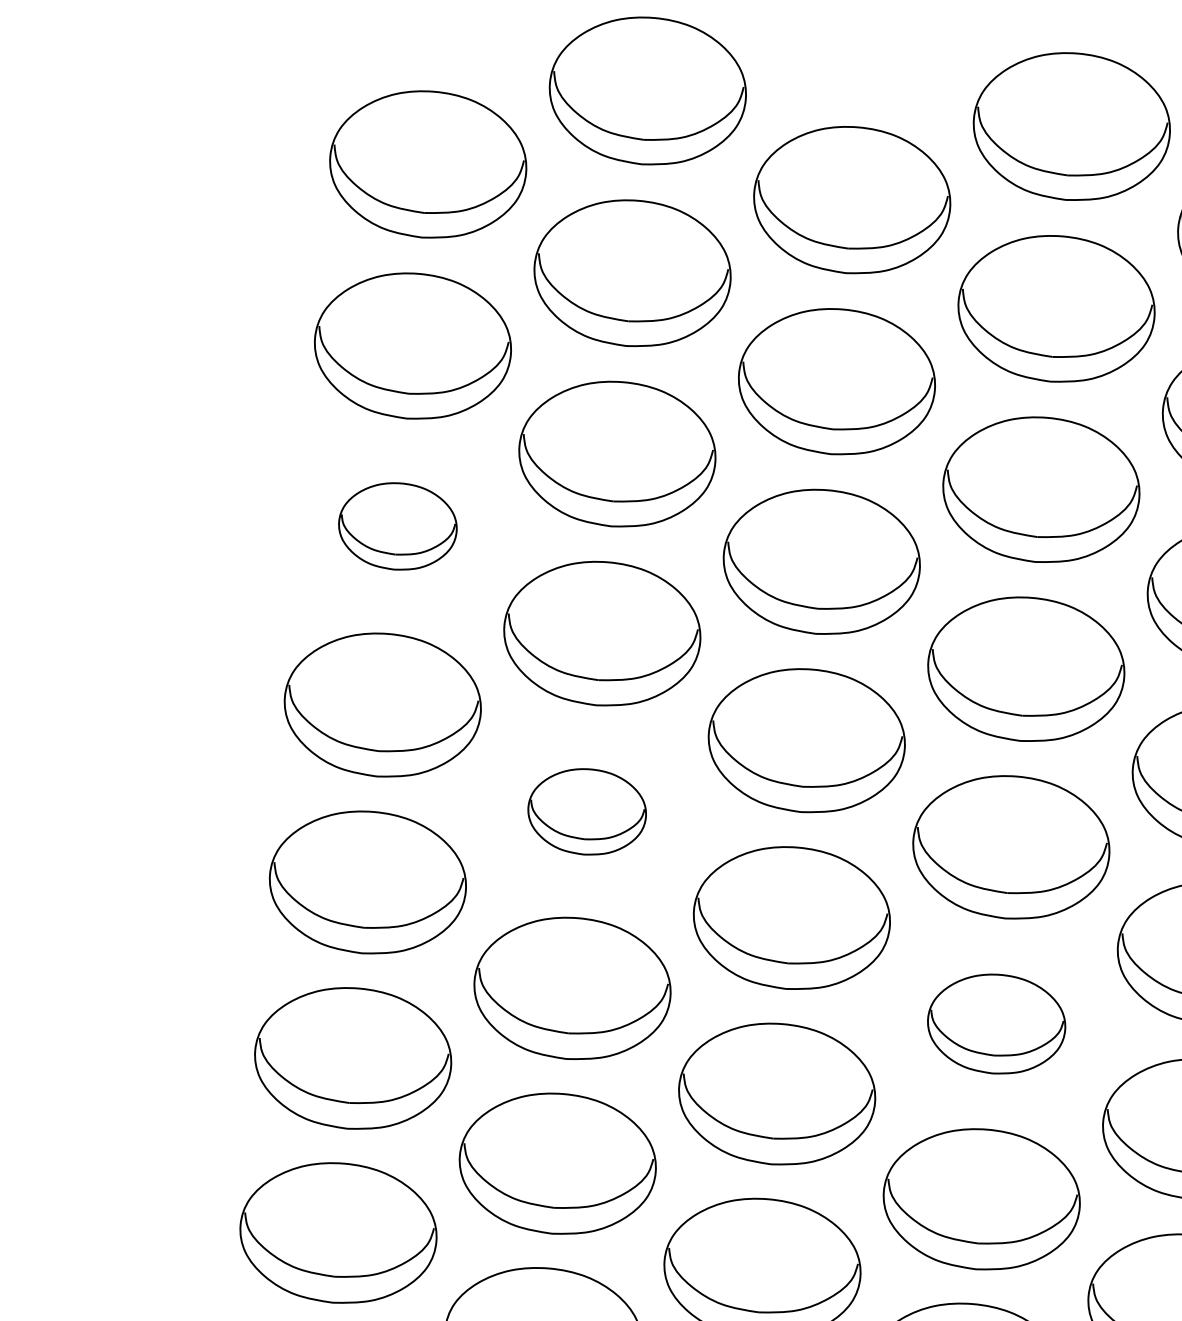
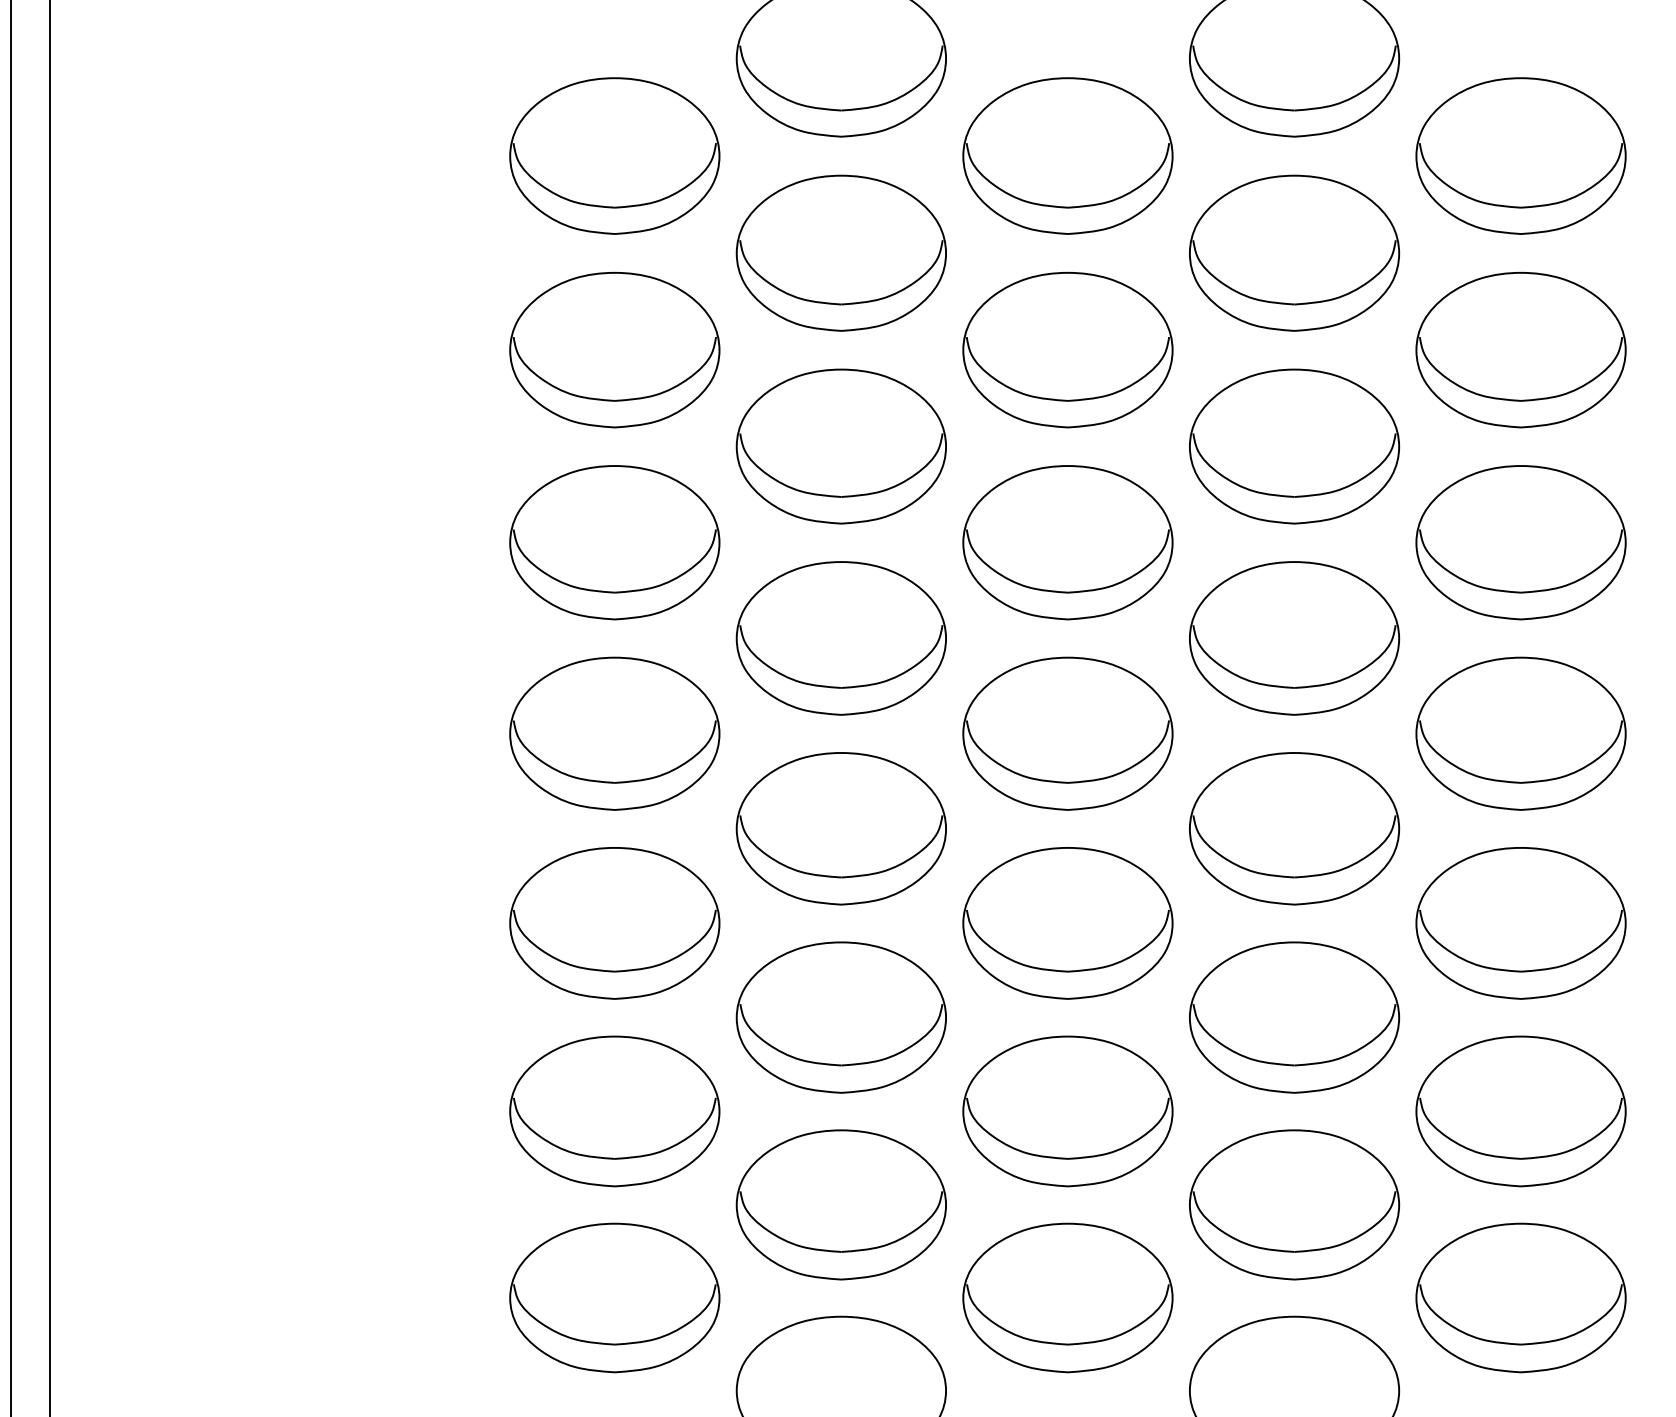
part: (397, 526) -> (614, 542), size x1.67
part: (586, 811) -> (840, 828), size x1.67
part: (996, 1024) -> (1294, 1017), size x1.43

